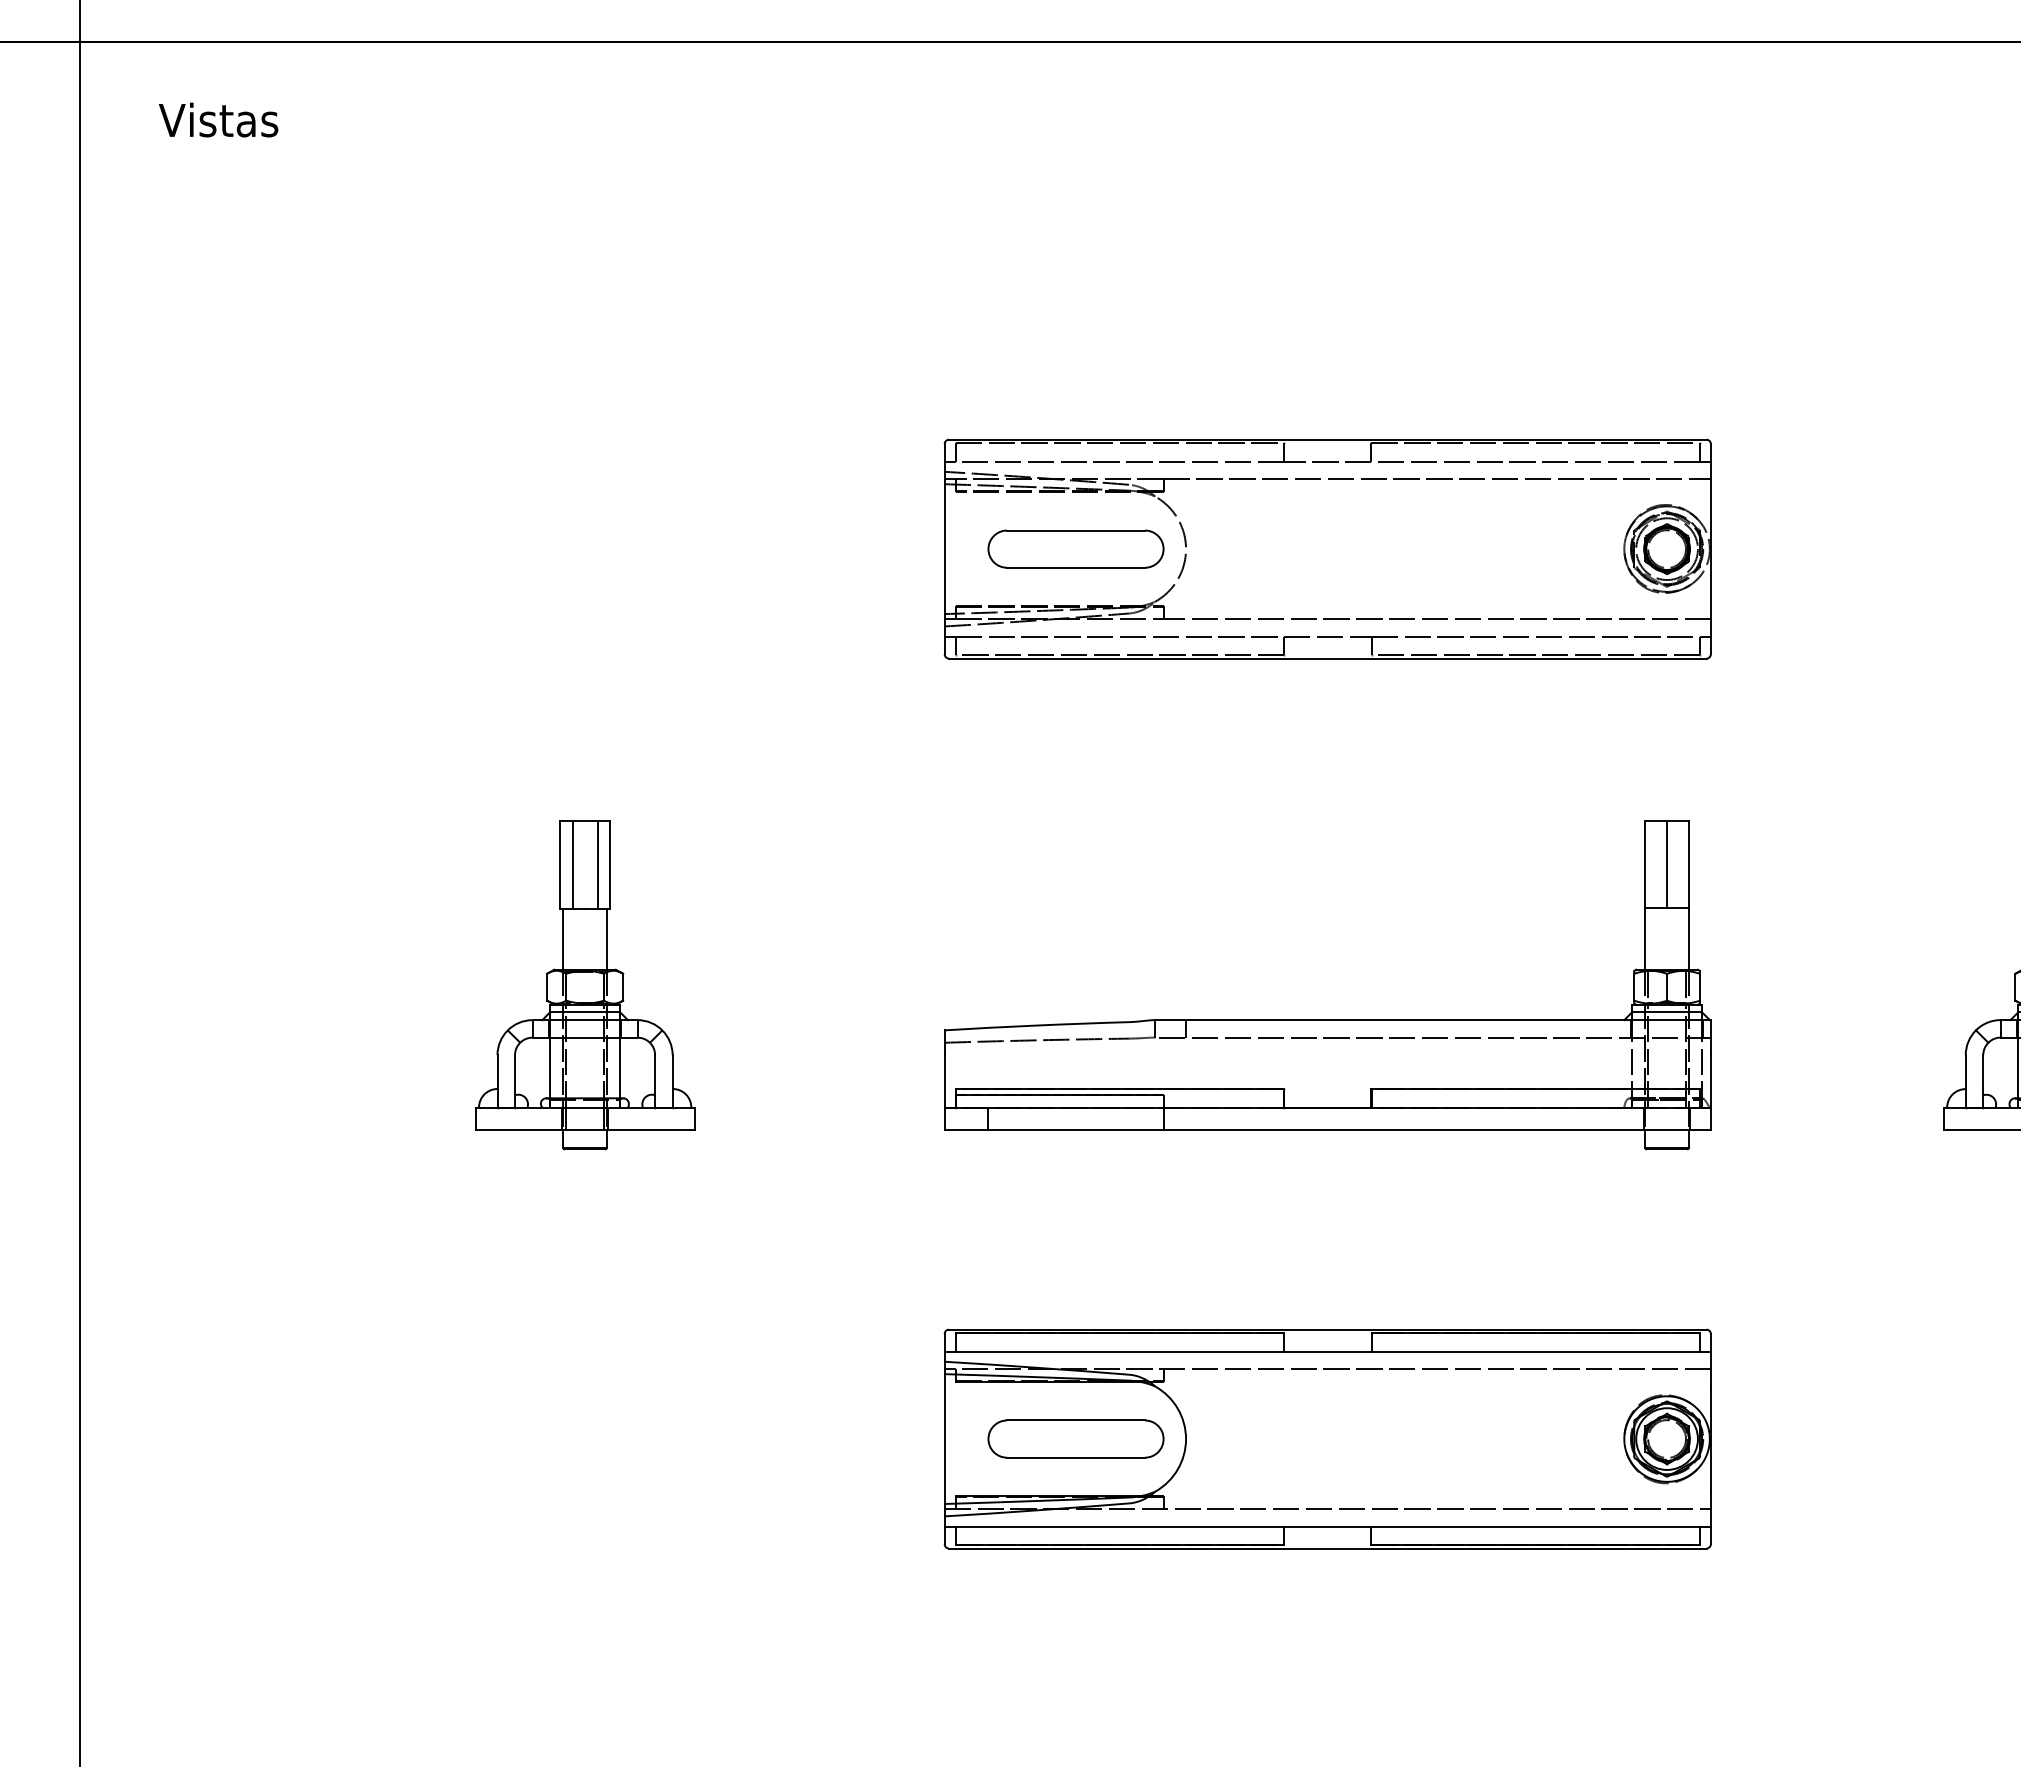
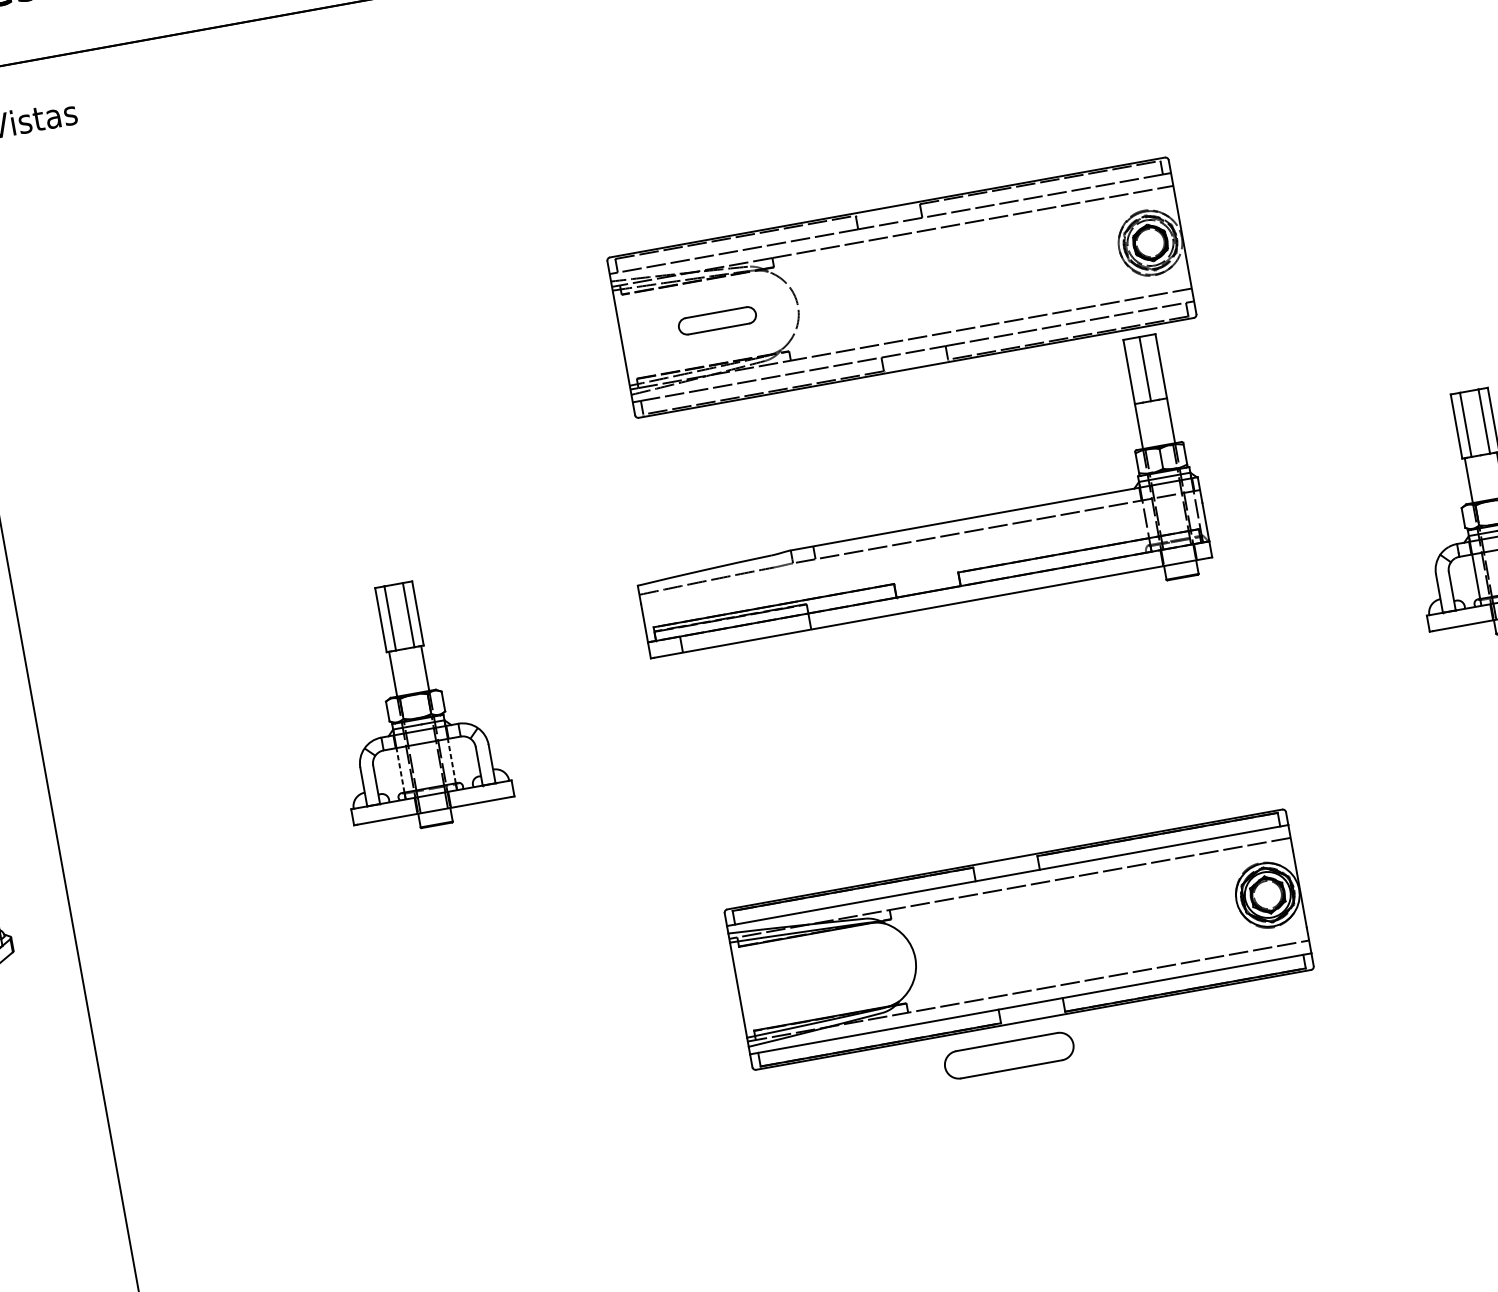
part: (1075, 548) -> (717, 320), size x0.6
part: (1327, 1019) -> (916, 527), moved
line: (550, 1067) -> (400, 769), solid -> dashed
line: (620, 1067) -> (452, 760), solid -> dashed
part: (1075, 1438) -> (1008, 1055), moved

